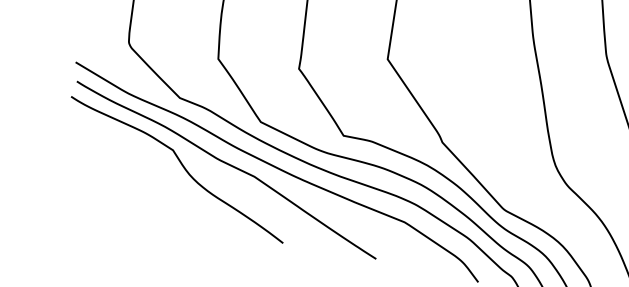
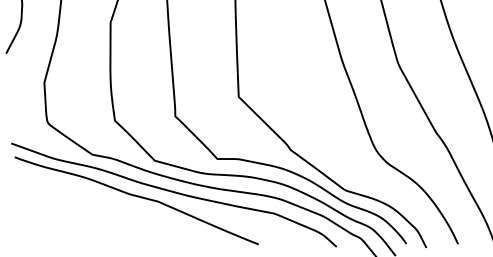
curve: (181, 166) -> (103, 204), removed

